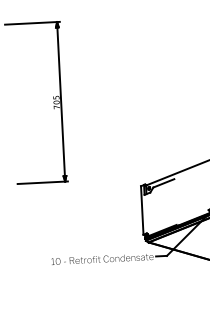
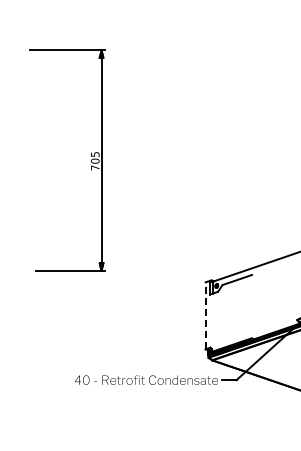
line: (142, 210) -> (205, 315), solid -> dashed
text: (51, 261) -> (77, 379), 10 -> 40

